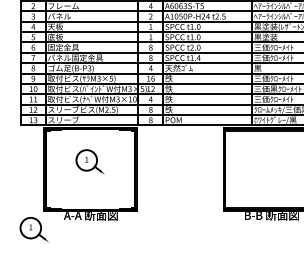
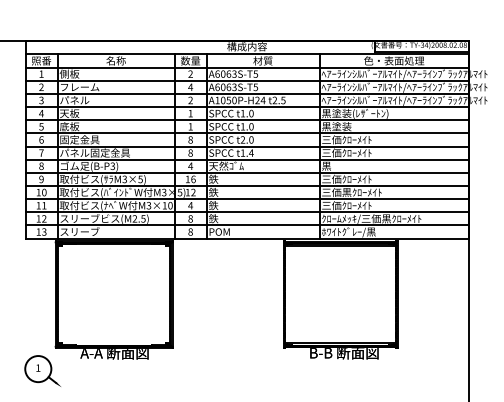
part: (90, 161) -> (113, 284), removed

